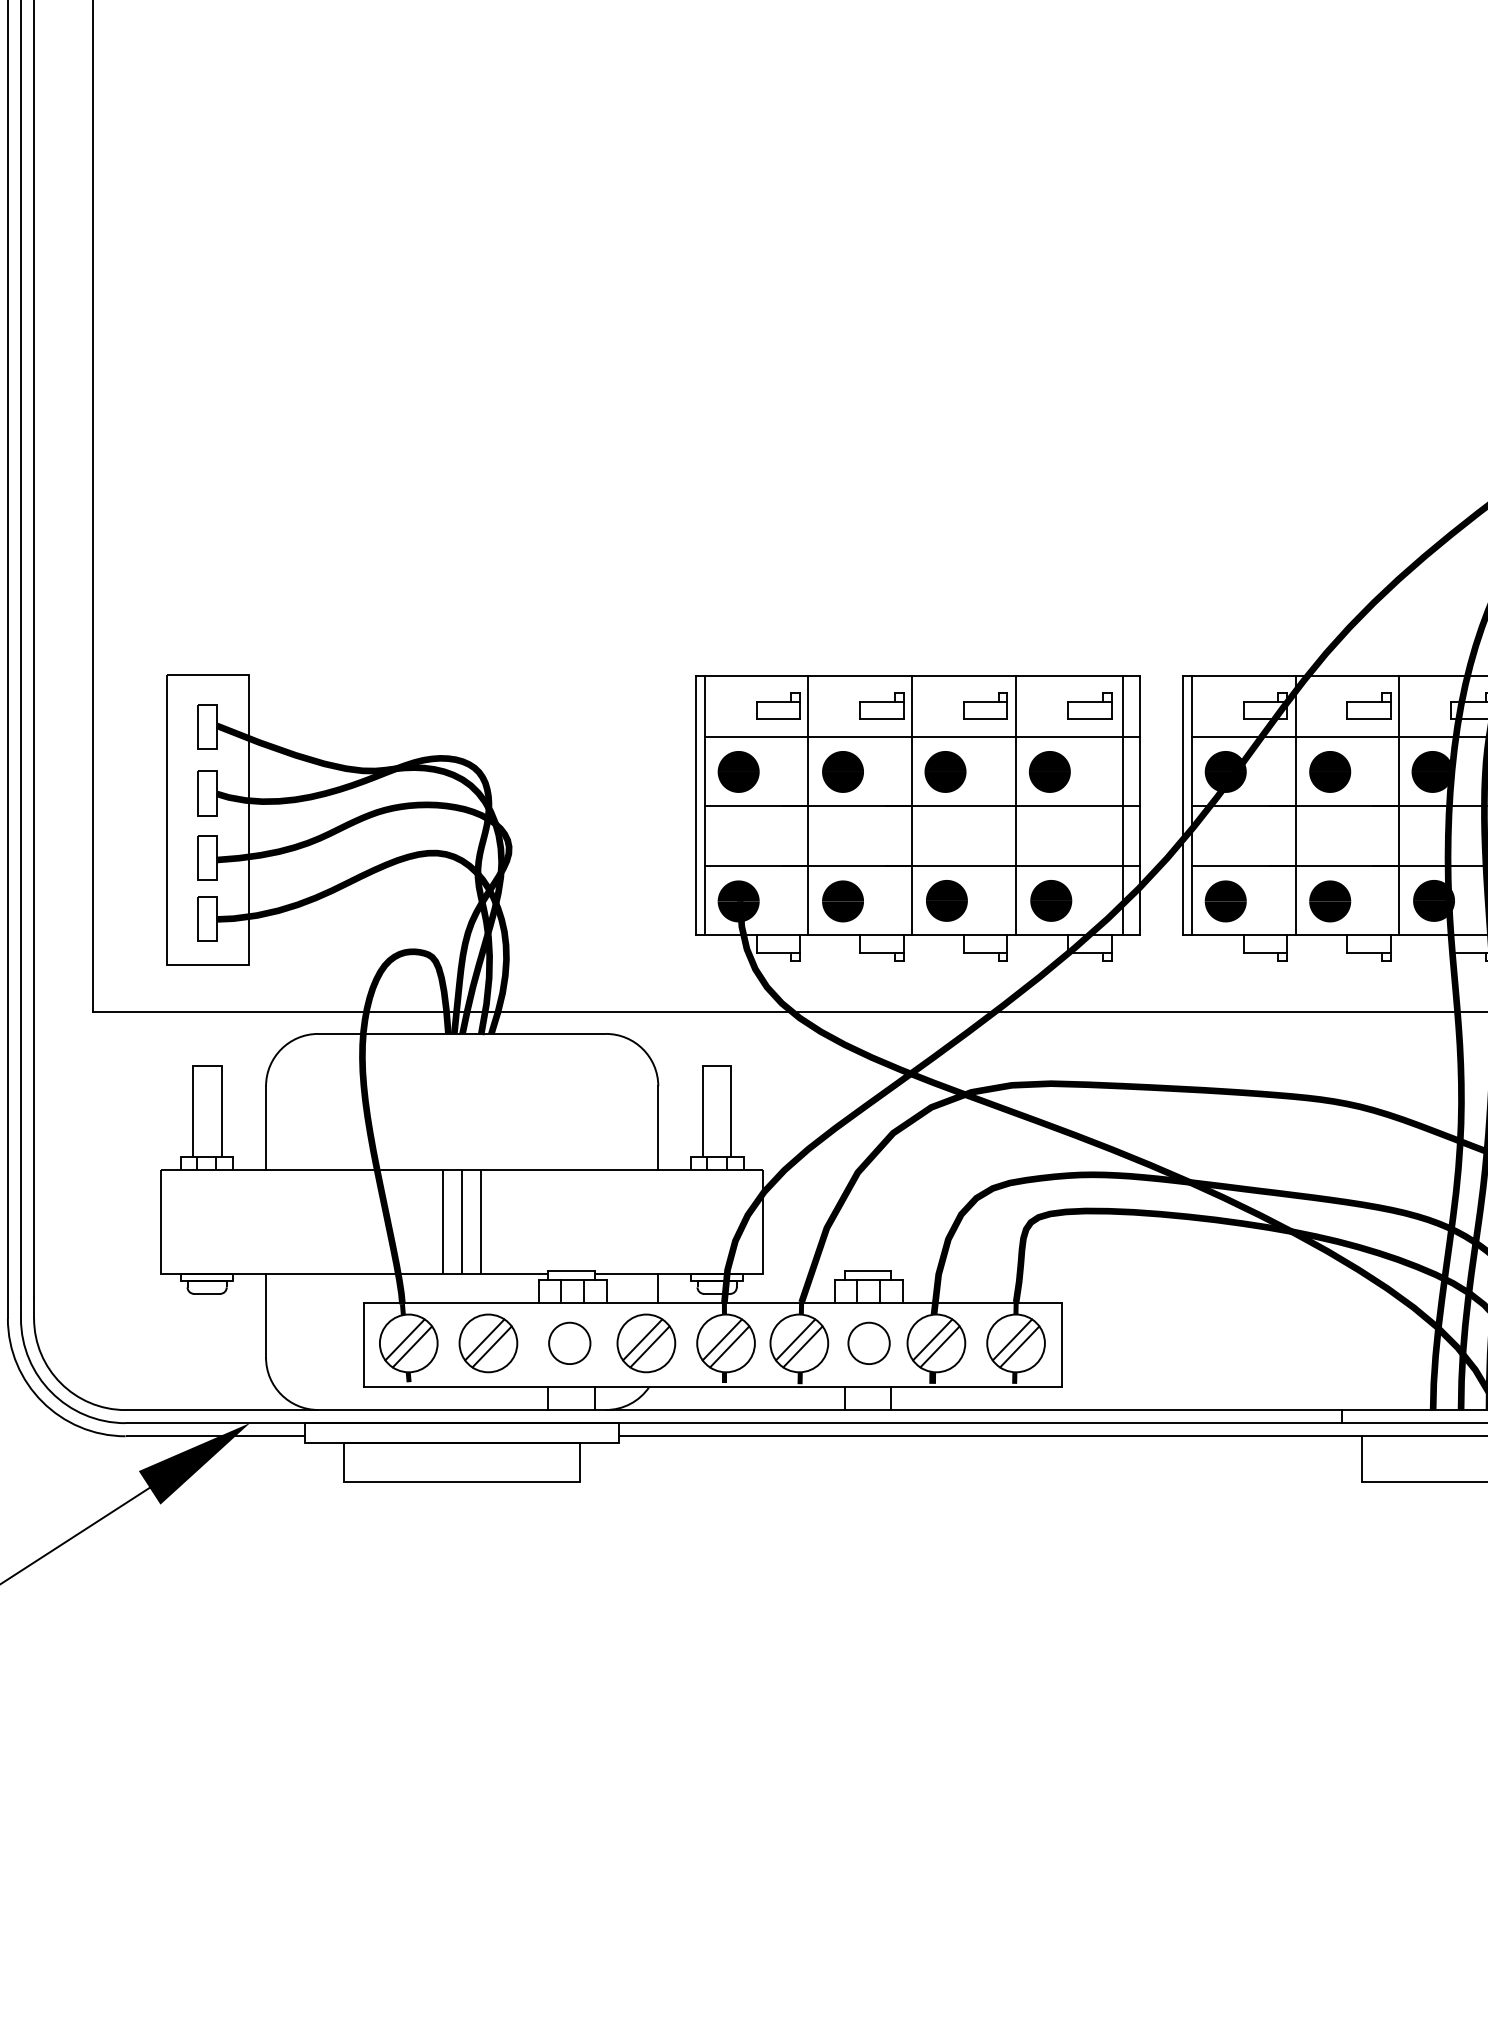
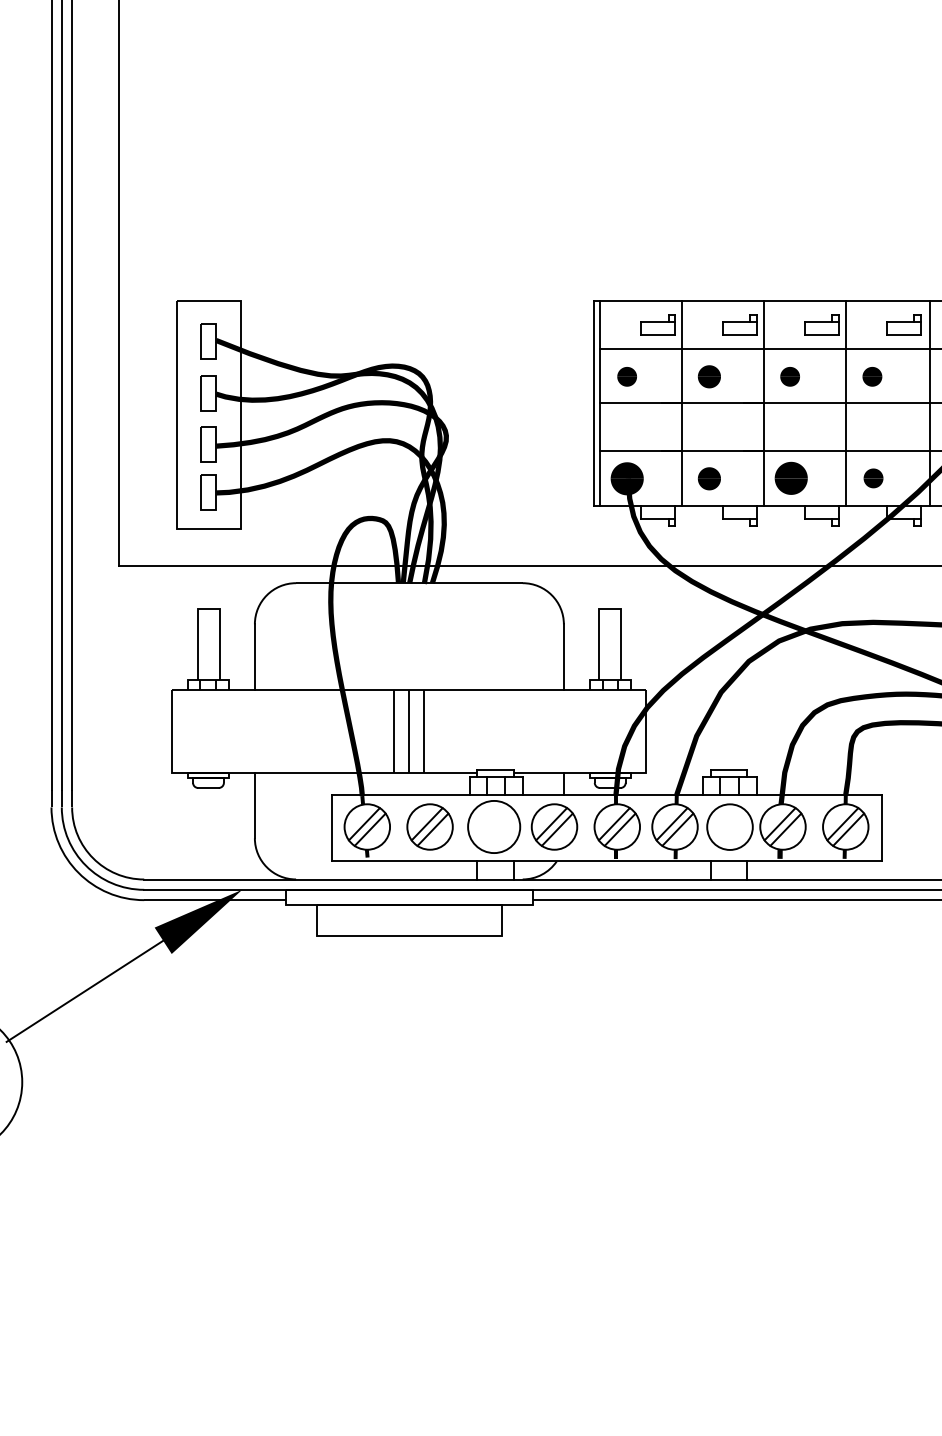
part: (738, 771) -> (627, 376), size x0.6
part: (842, 771) -> (709, 376), size x0.7
part: (945, 771) -> (790, 376), size x0.6
part: (1049, 771) -> (872, 376), size x0.6
part: (1051, 900) -> (873, 478), size x0.6
part: (842, 901) -> (709, 478), size x0.7
circle: (868, 1342) -> (729, 826), size x1.4
circle: (569, 1343) -> (493, 827), size x1.6

